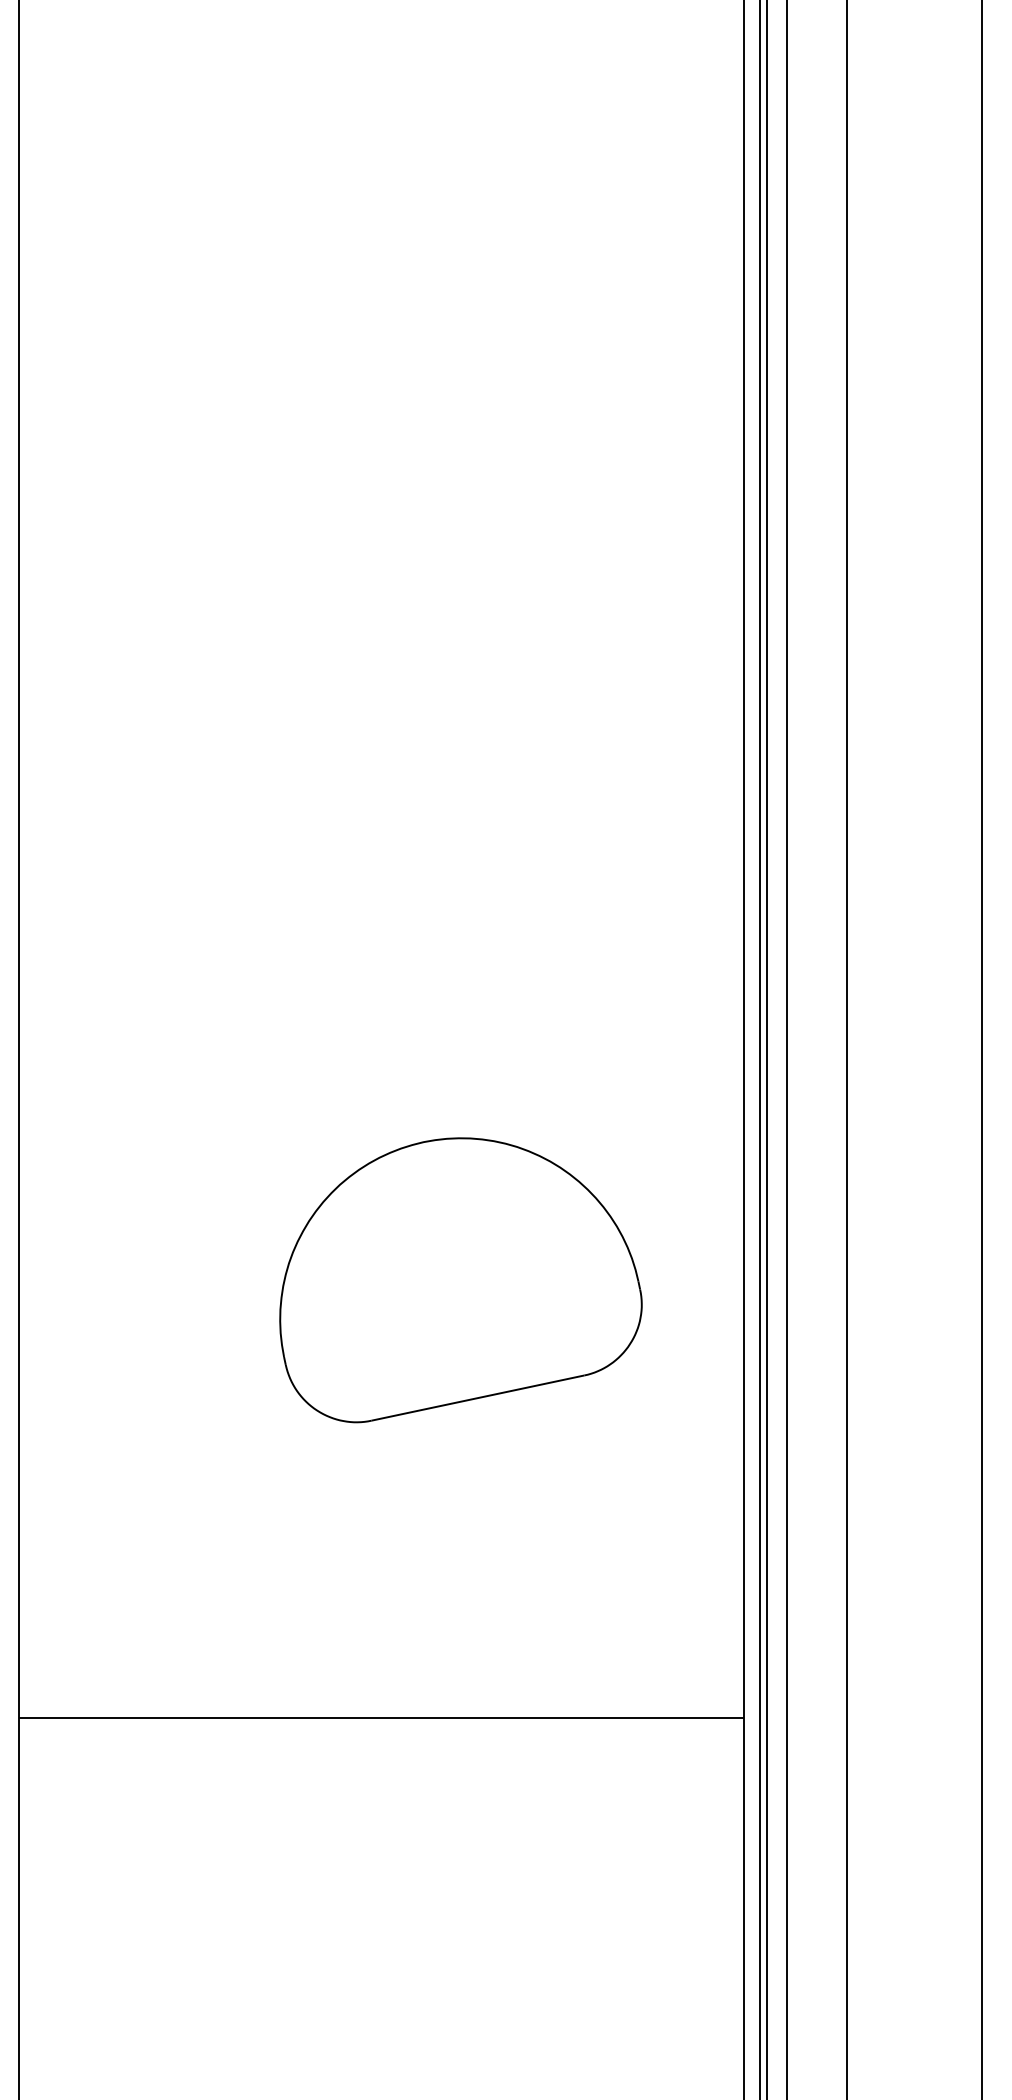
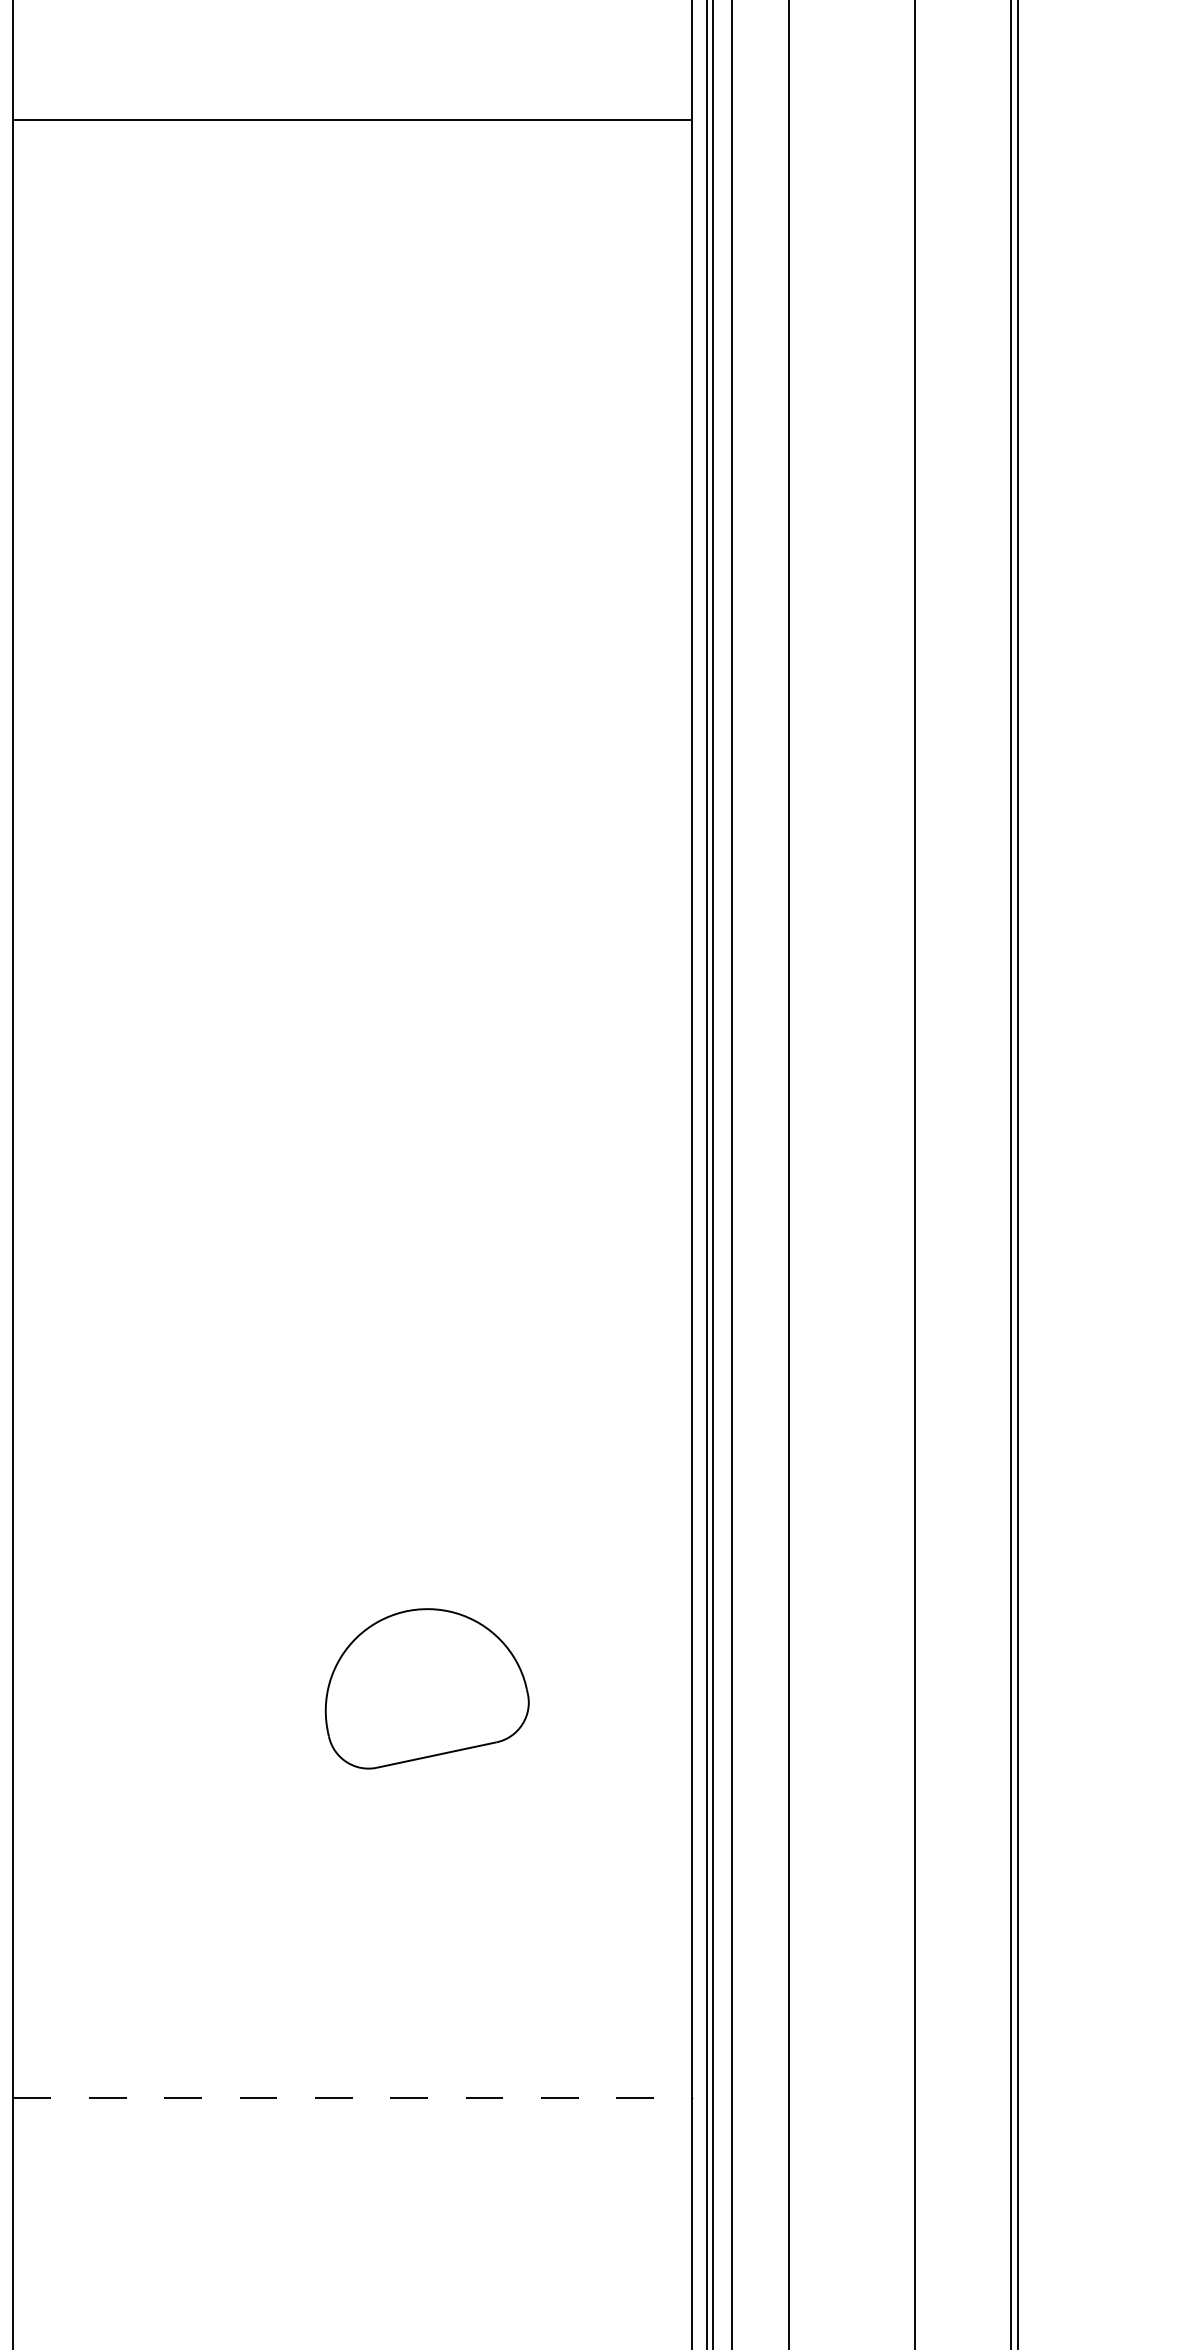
part: (461, 1279) -> (427, 1688), size x0.6
line: (382, 1718) -> (353, 2098), solid -> dashed

